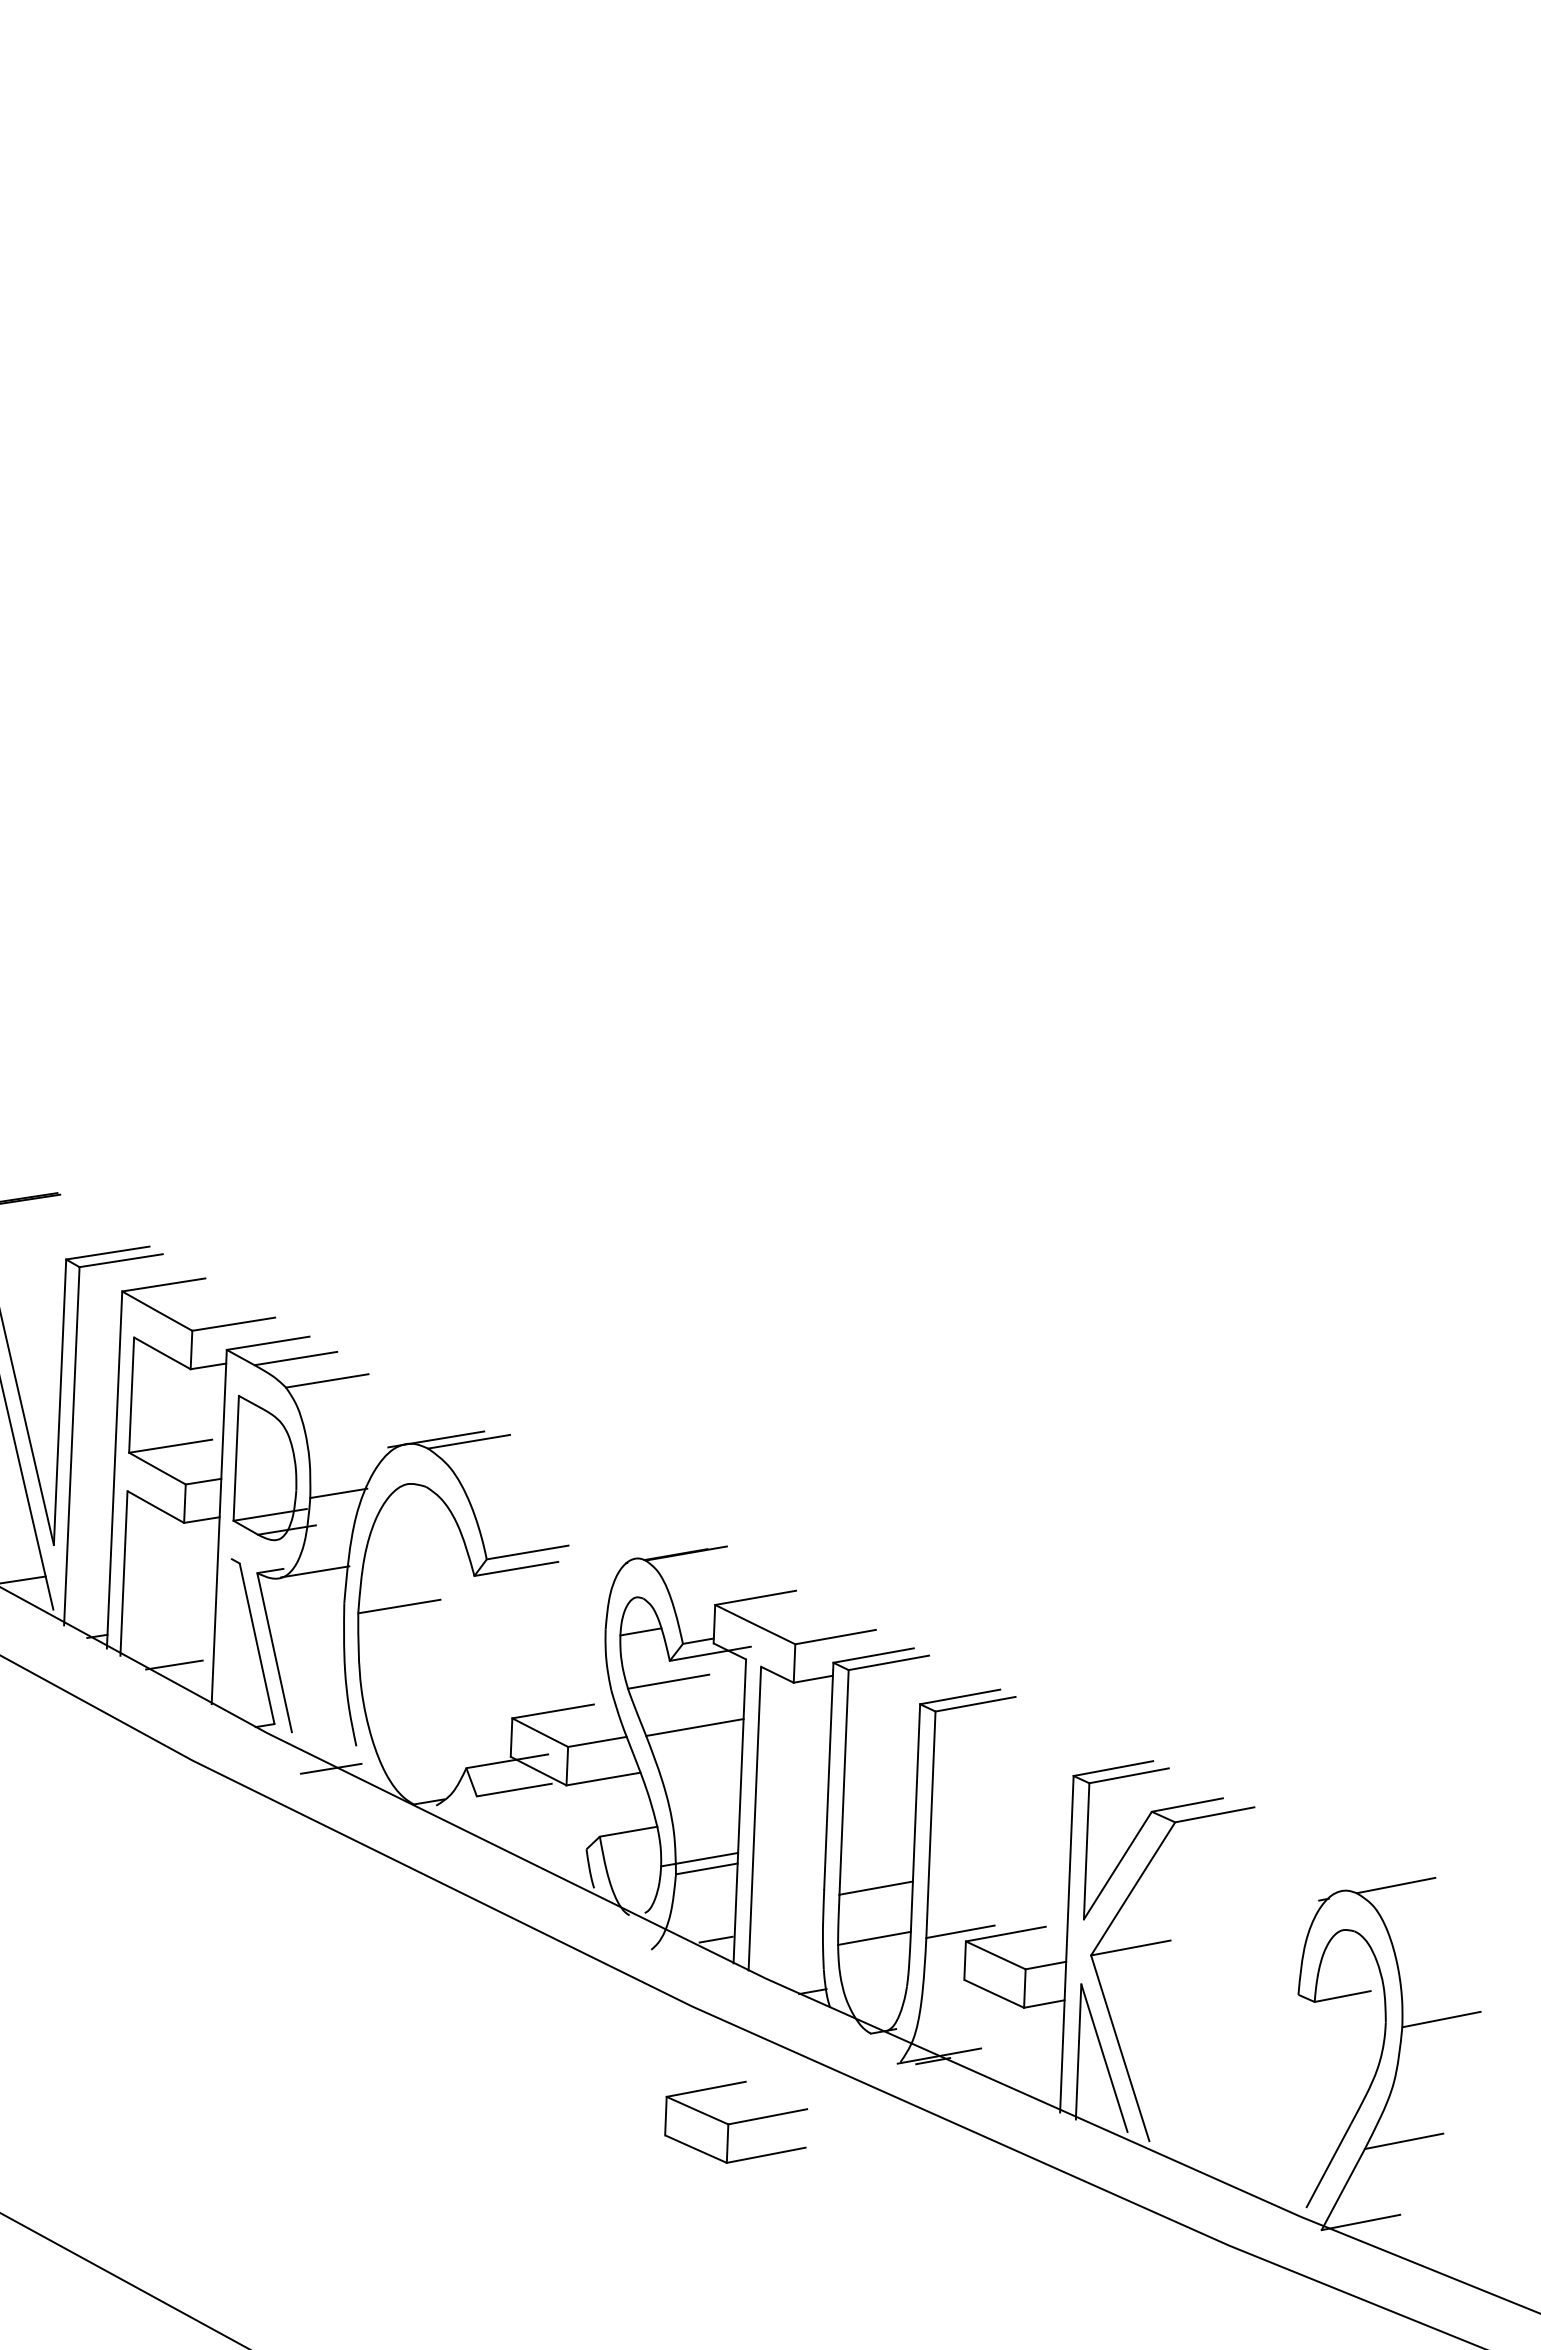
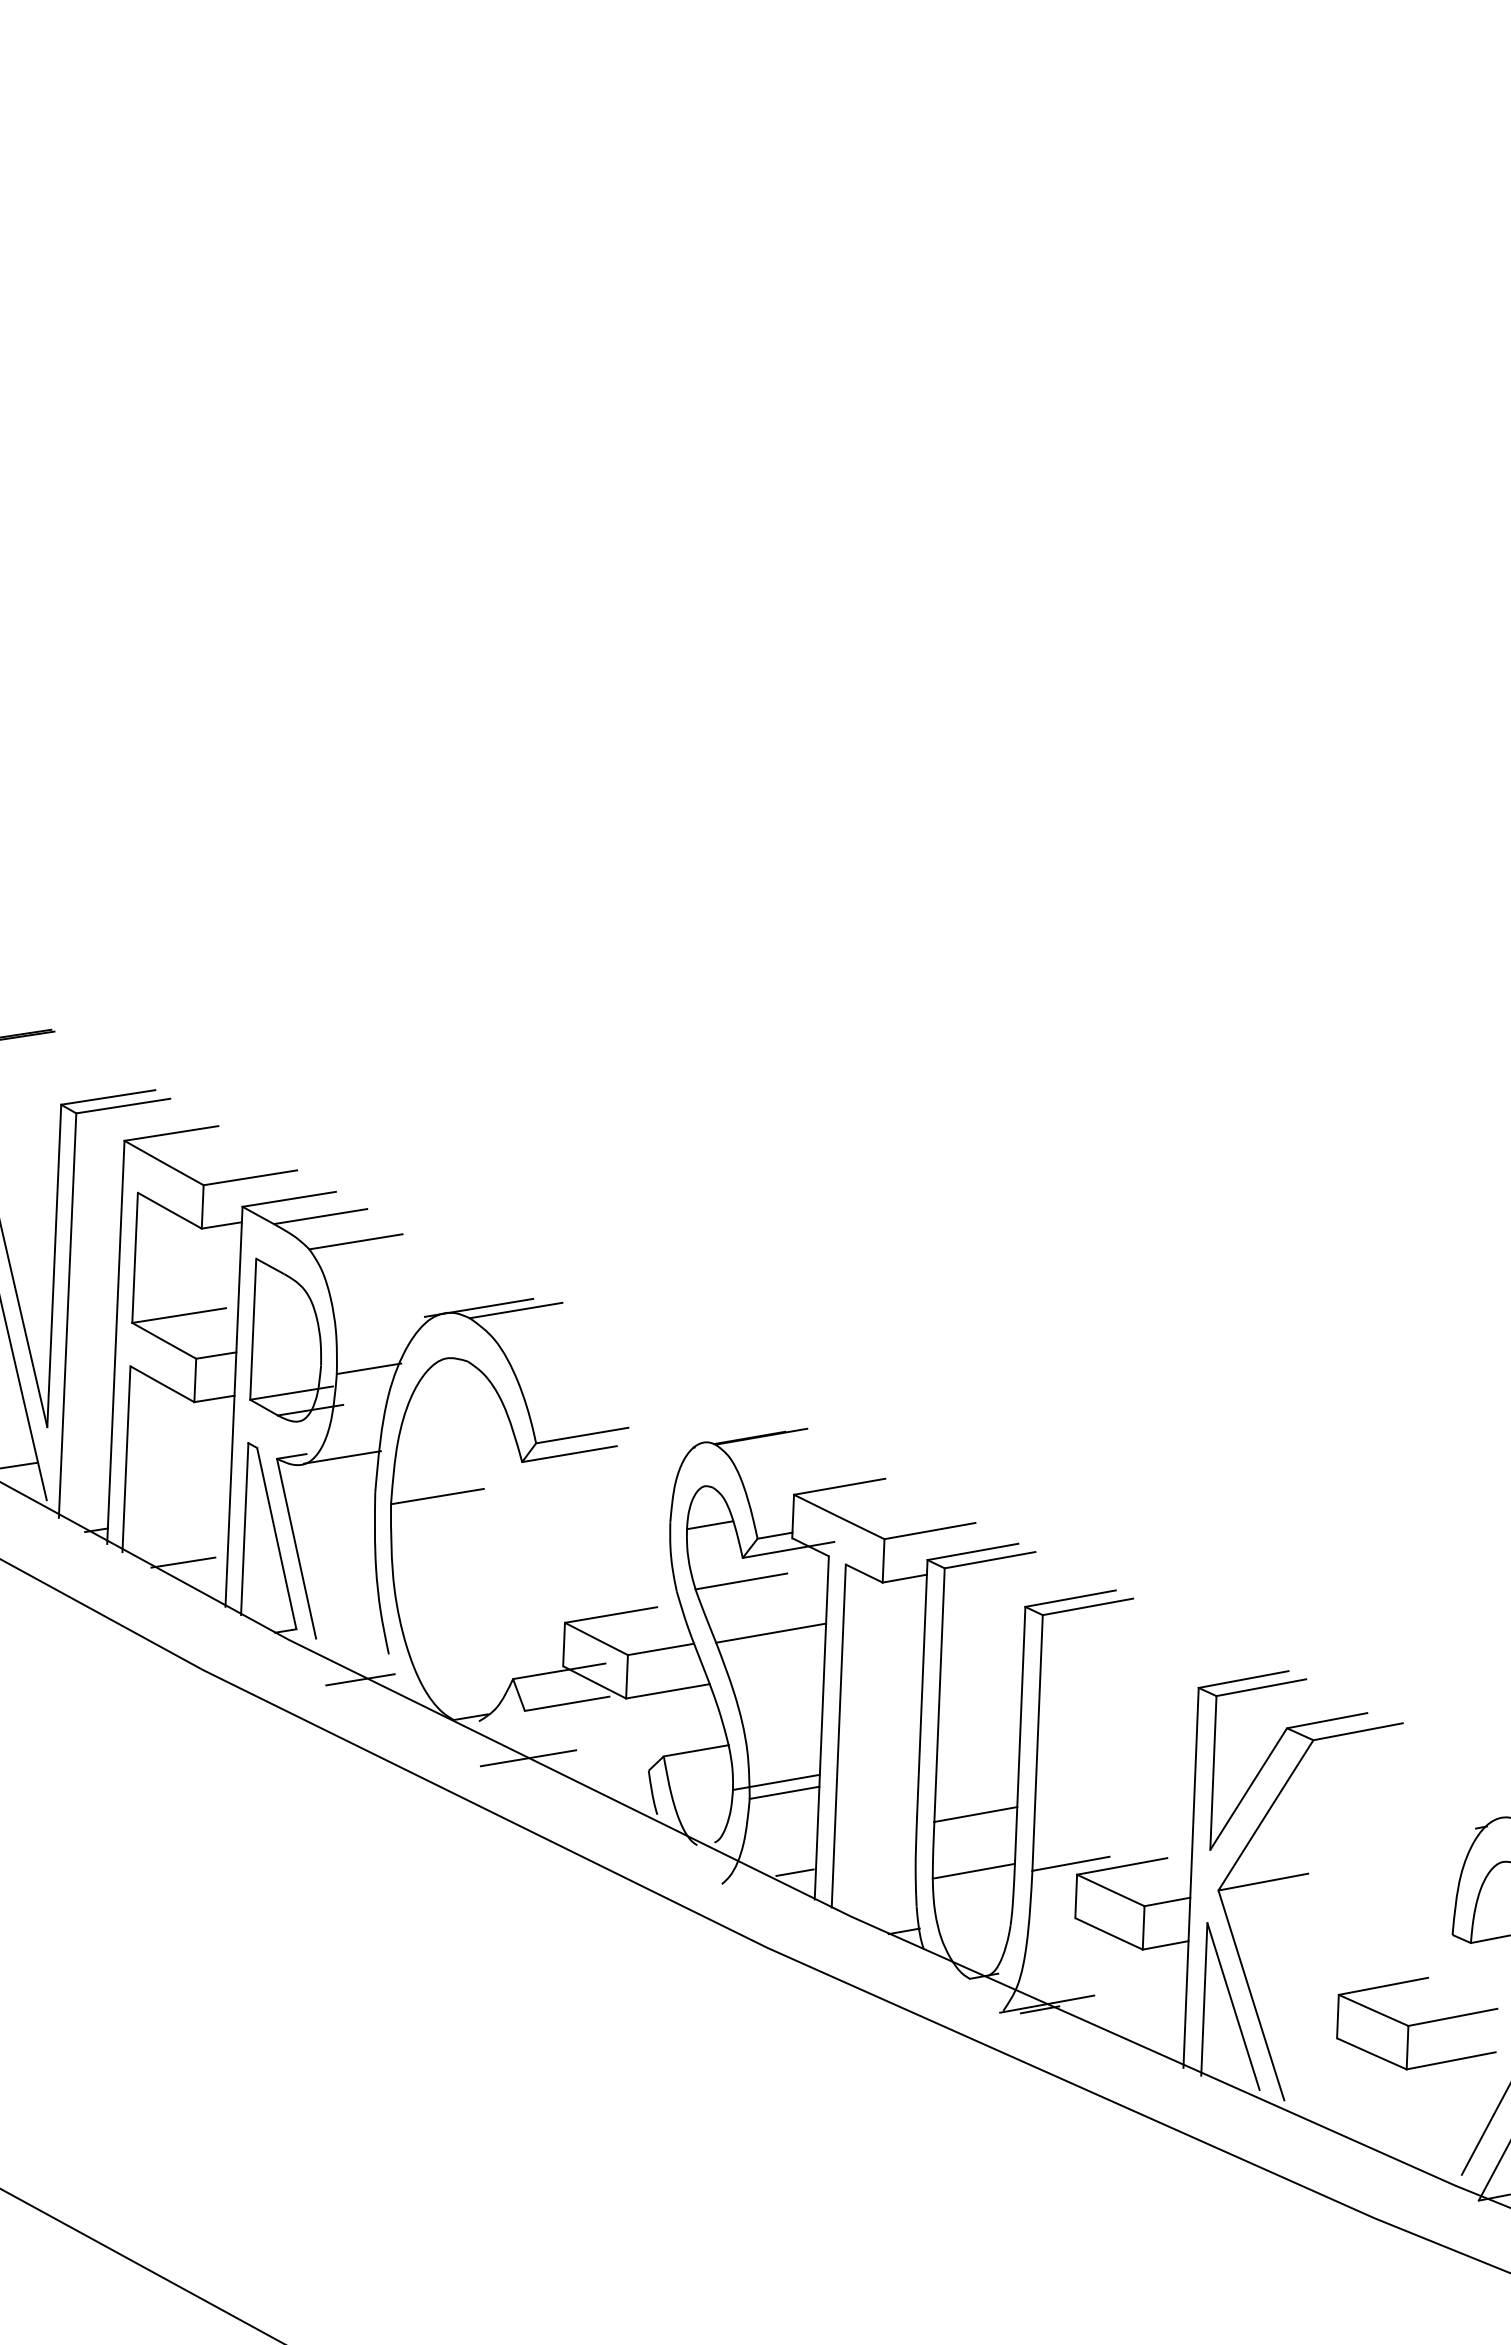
line: (228, 1635) -> (244, 1529), added
line: (479, 1838) -> (527, 1758), added
part: (736, 2121) -> (1417, 2022), moved

